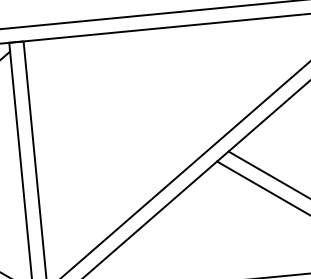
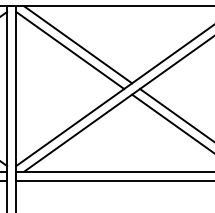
line: (126, 91) -> (78, 44), added
line: (114, 102) -> (70, 50), added

